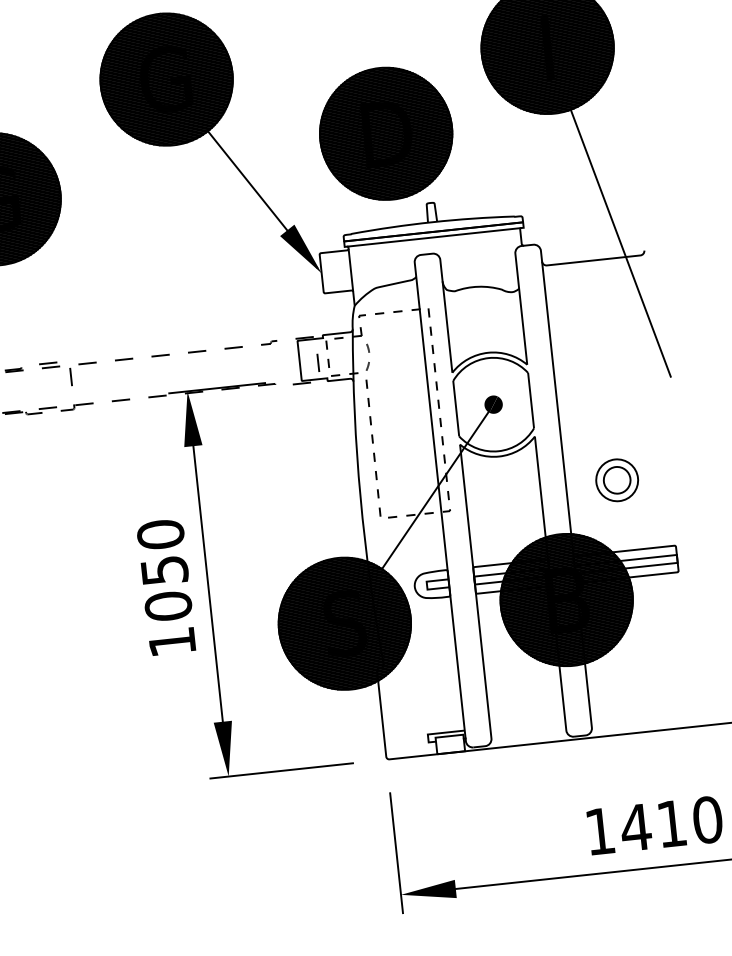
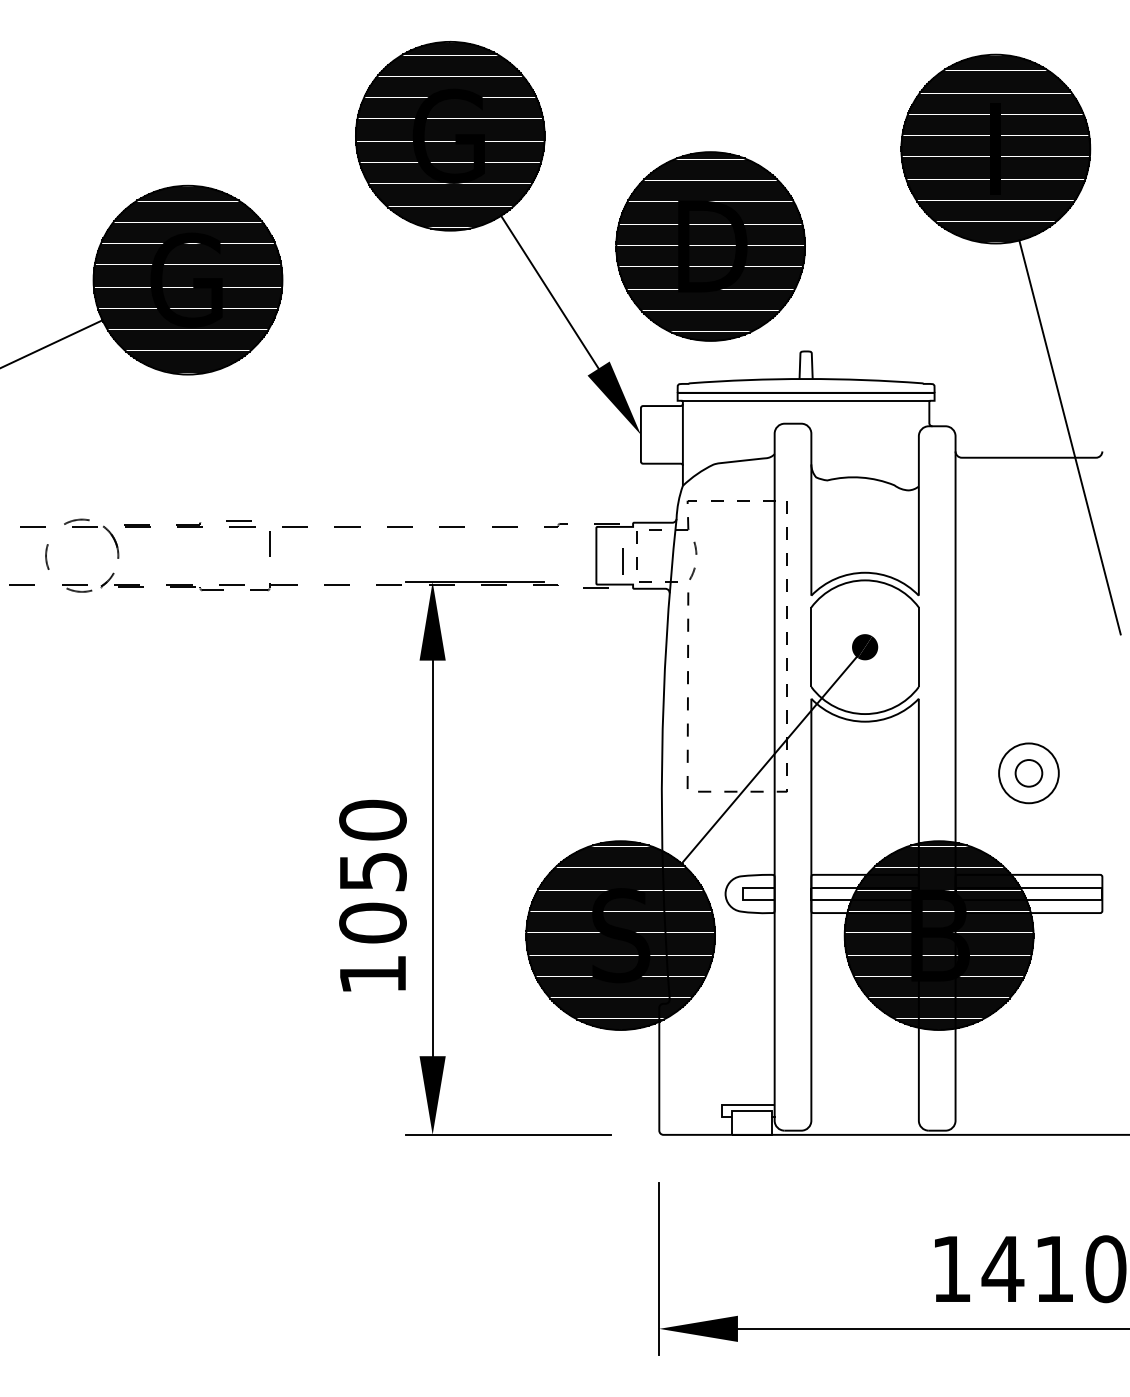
part: (386, 133) -> (710, 246), moved
circle: (616, 480) -> (1028, 773), size x0.7
text: (166, 587) -> (372, 895), moved

